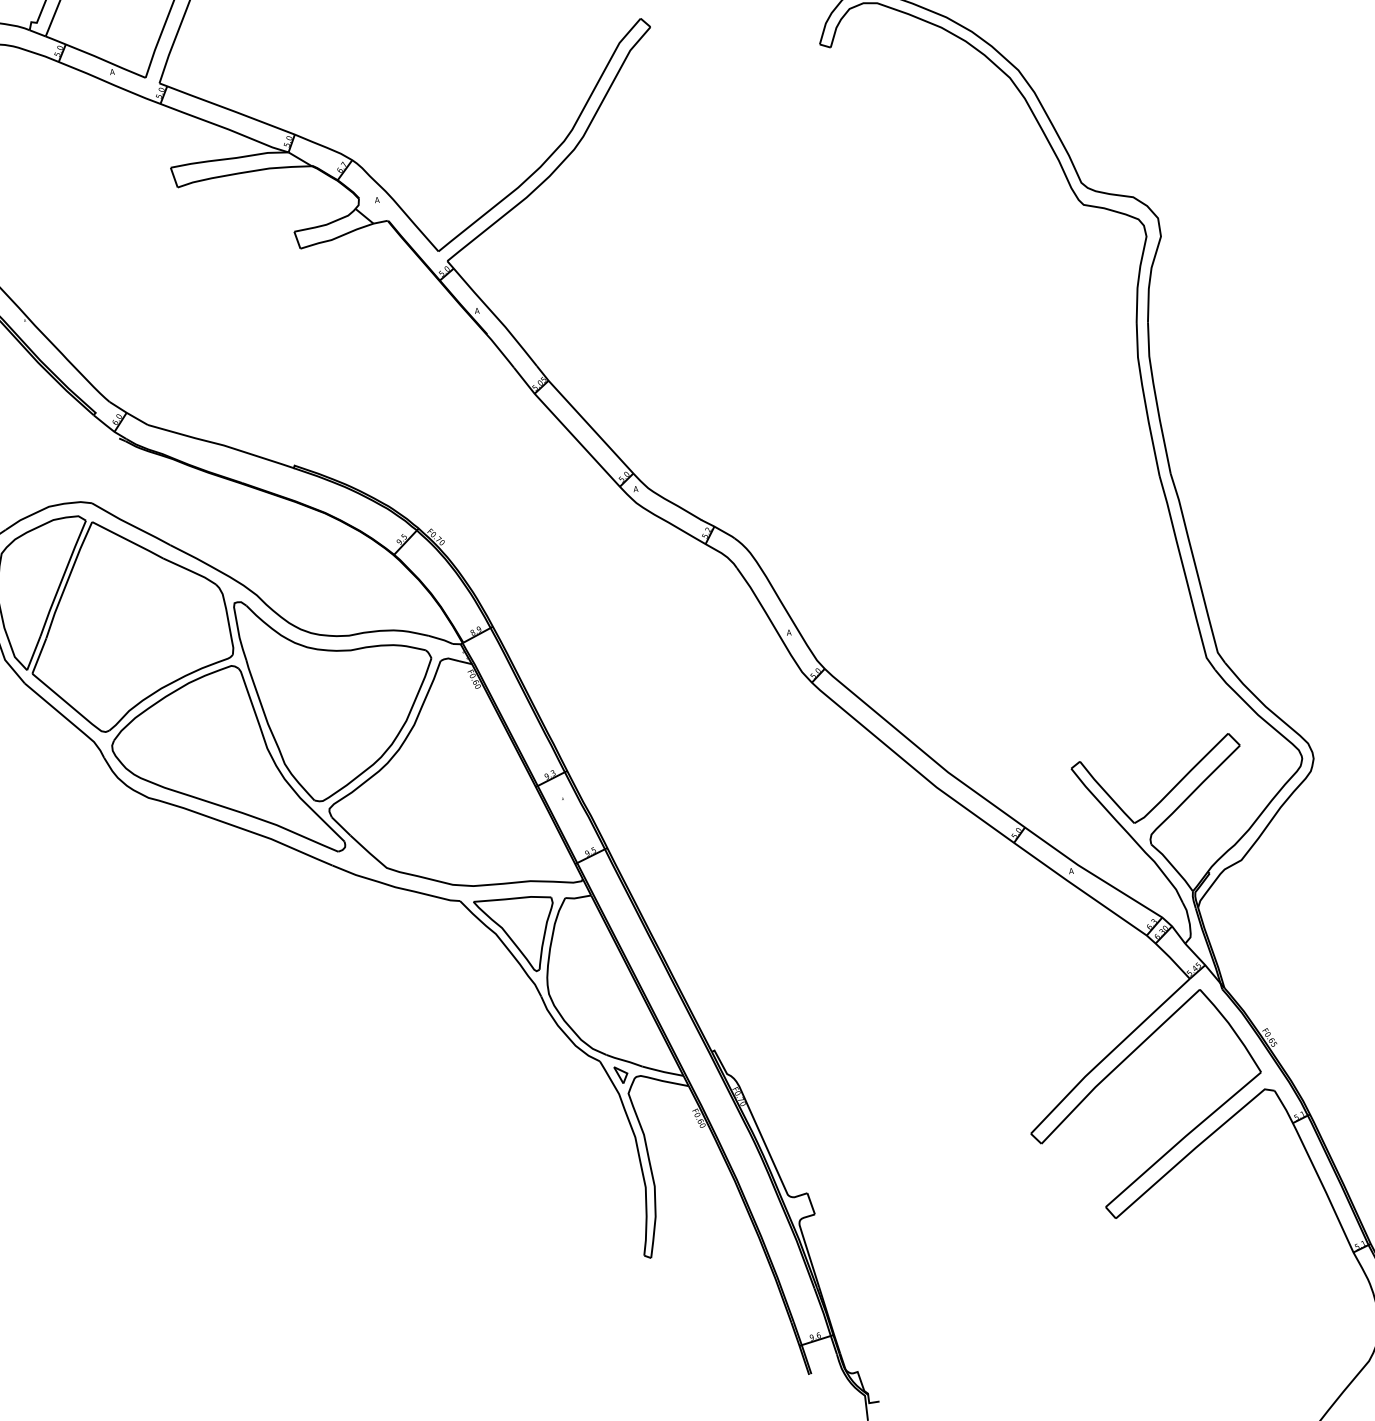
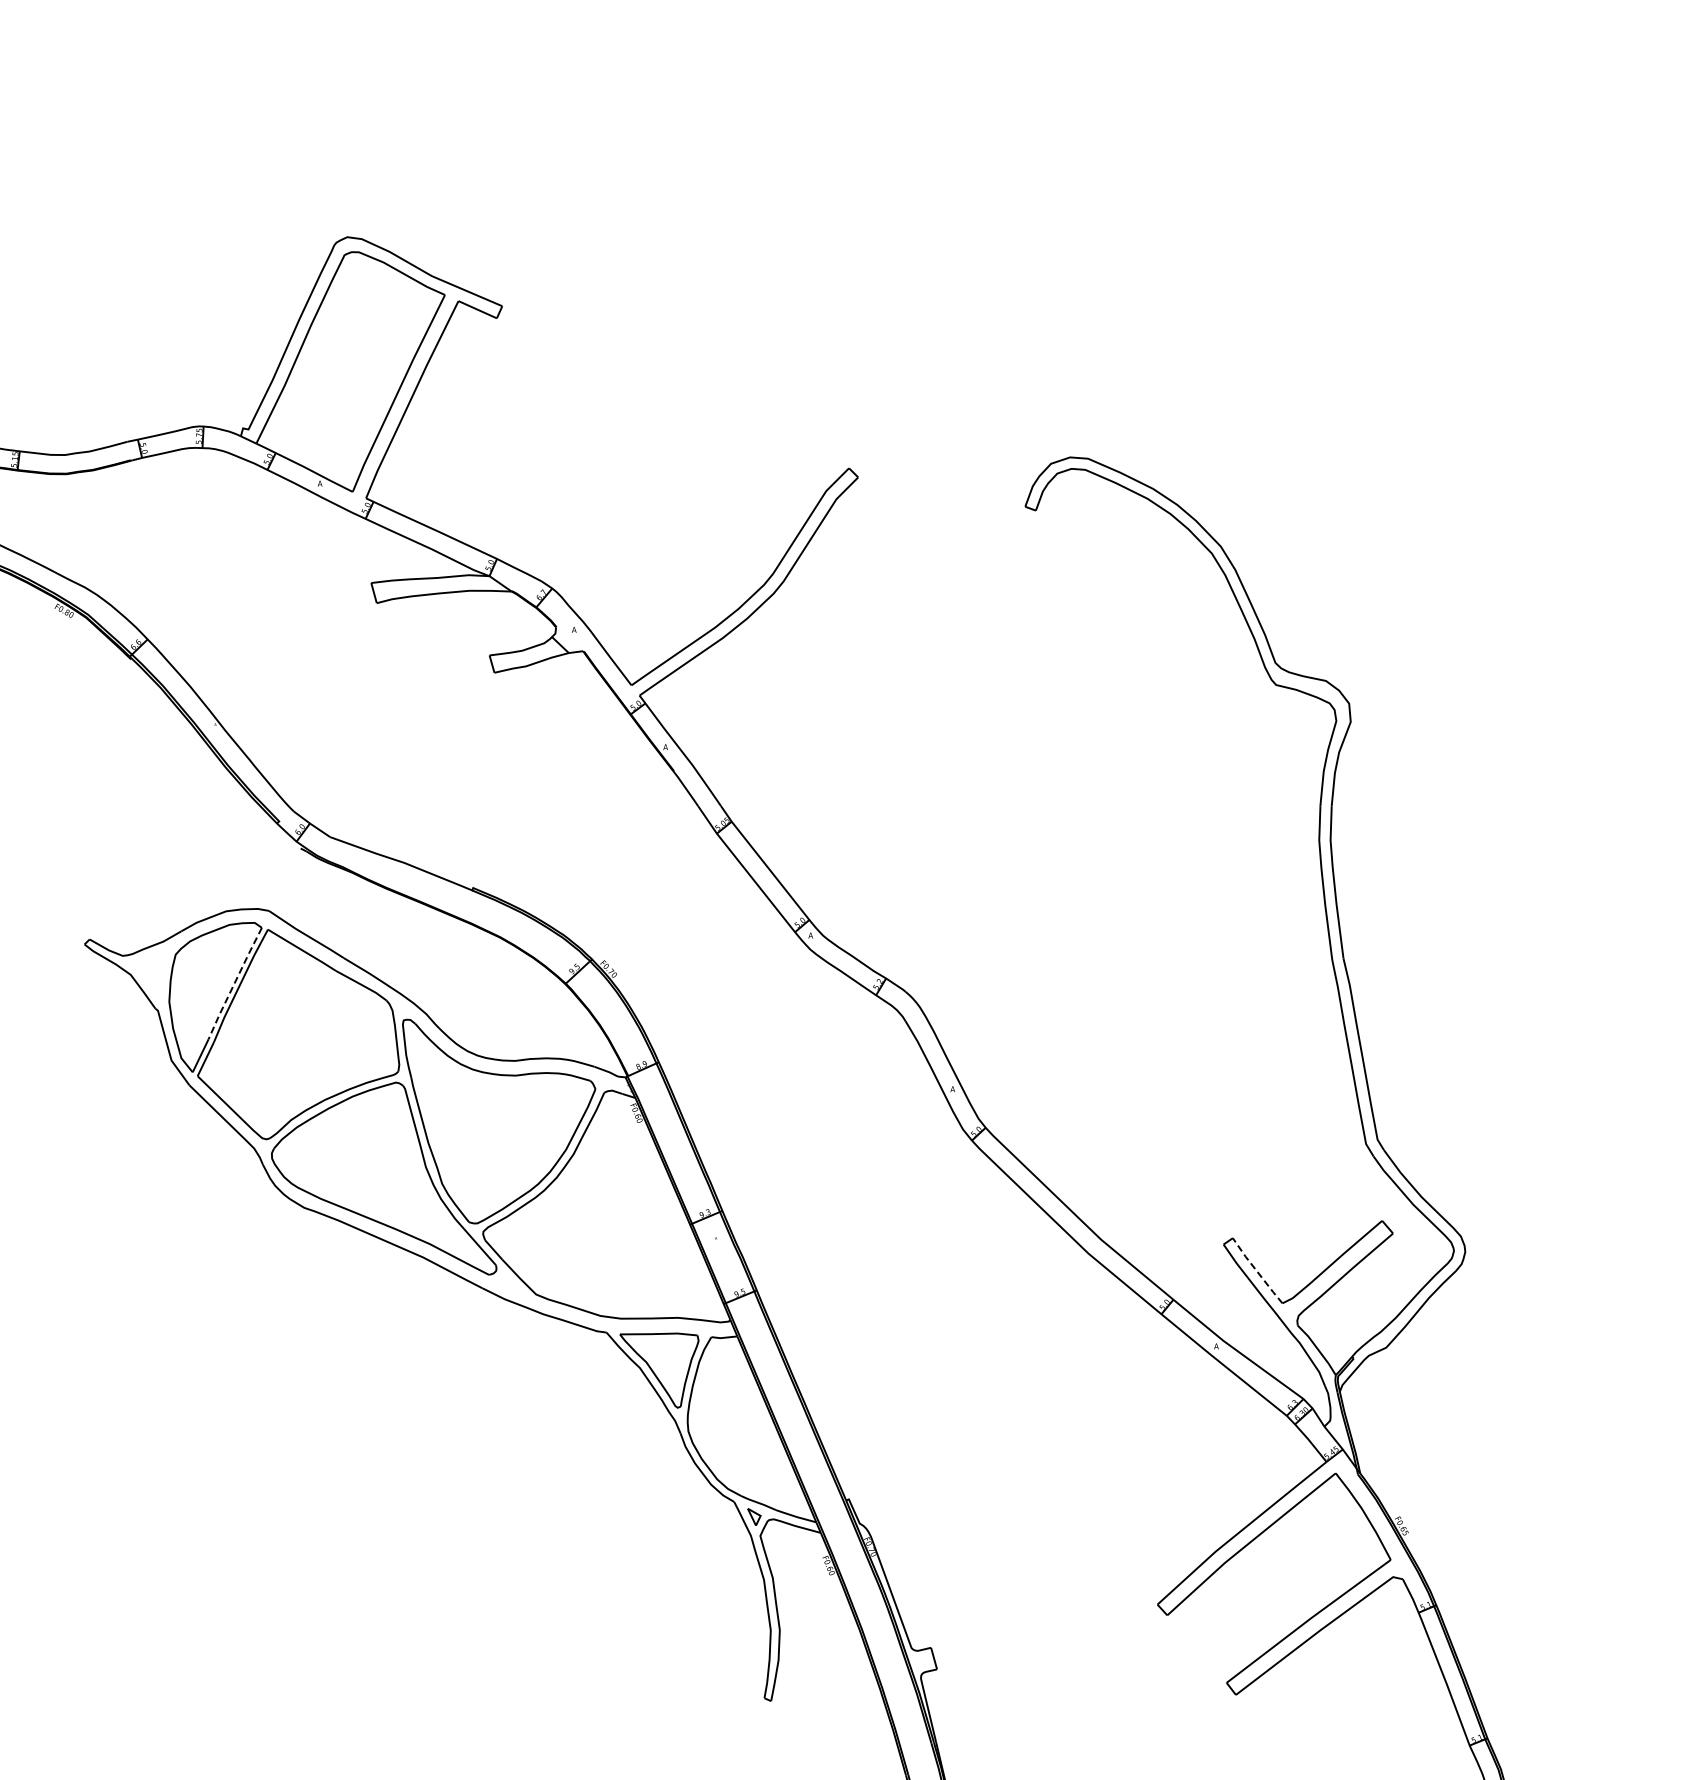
line: (62, 578) -> (234, 983), solid -> dashed
line: (1106, 792) -> (1256, 1270), solid -> dashed

